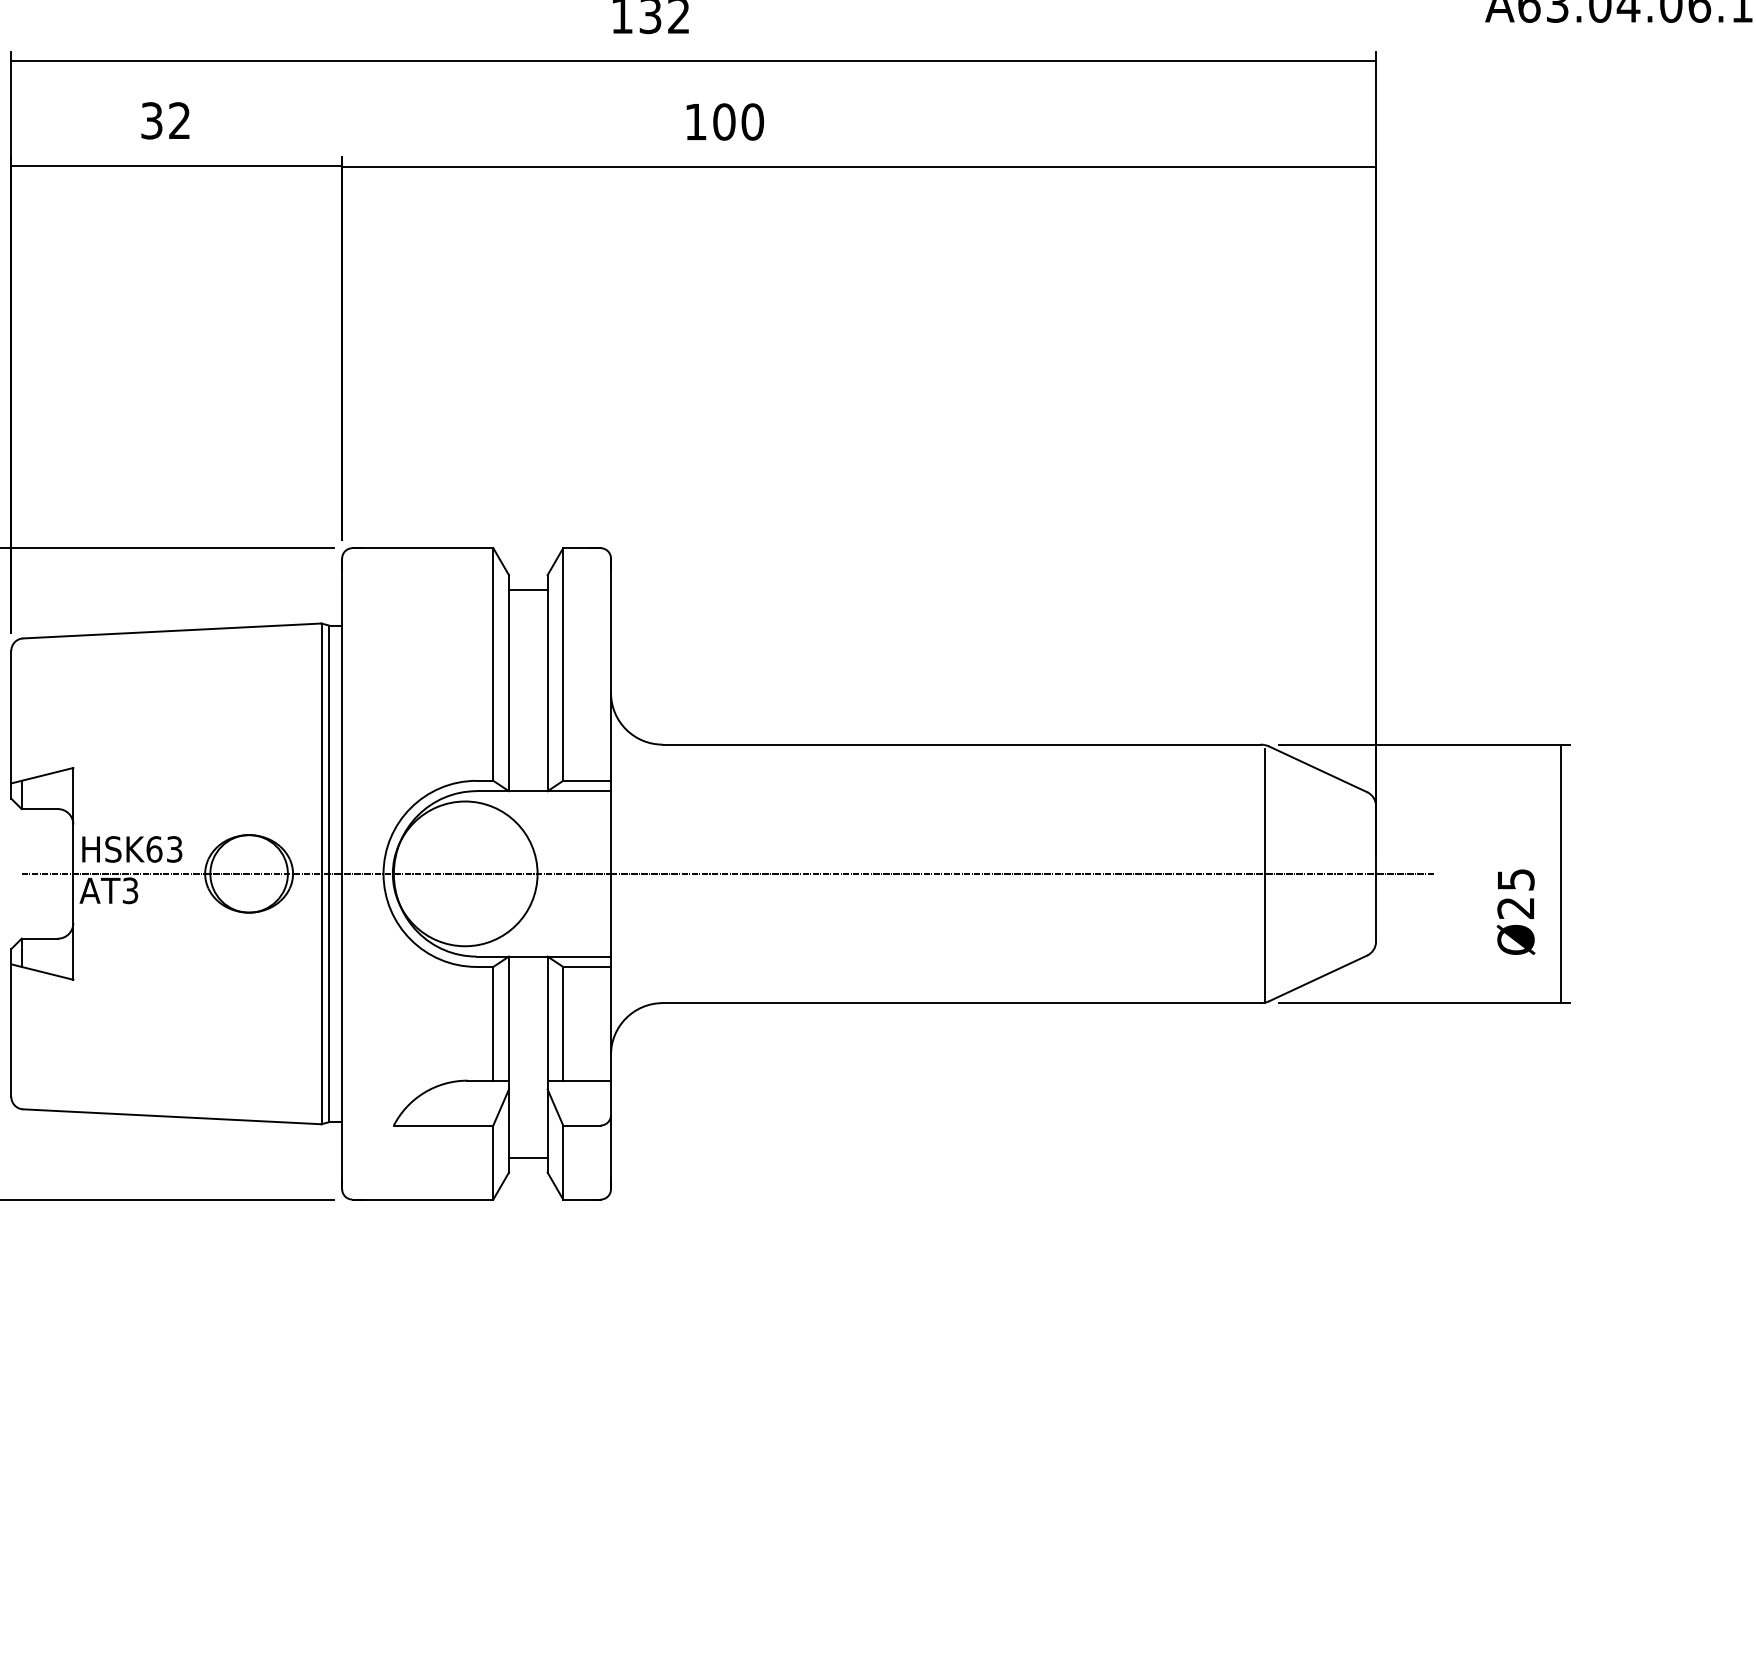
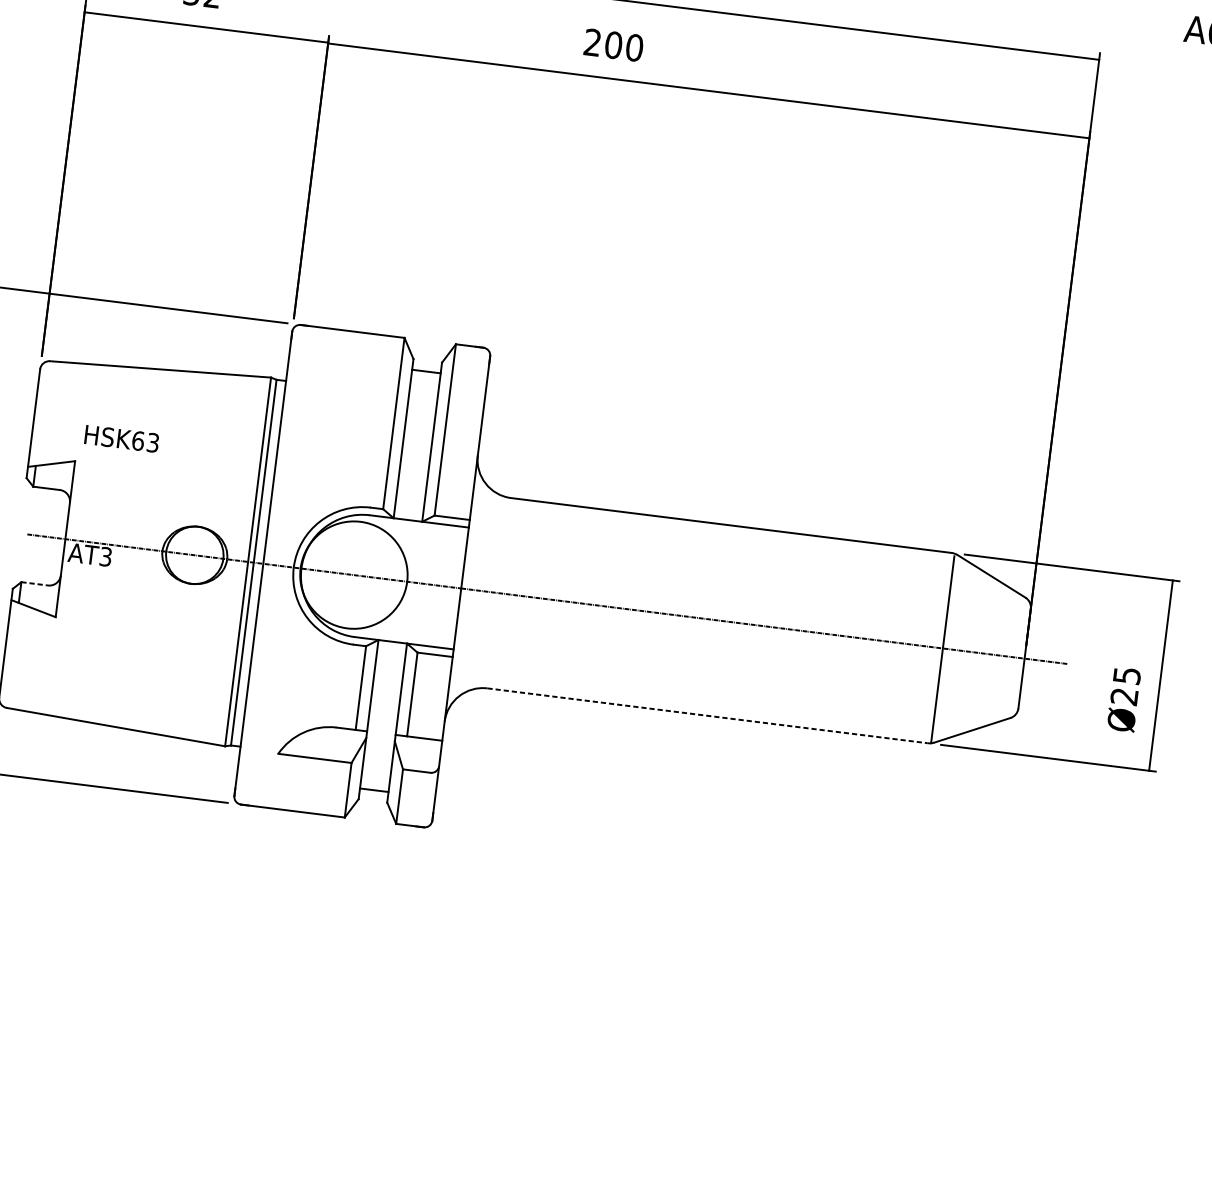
text: (695, 121) -> (592, 42), 100 -> 200
text: (132, 849) -> (122, 439), moved
line: (40, 938) -> (35, 583), solid -> dashed
line: (961, 1003) -> (707, 716), solid -> dashed

